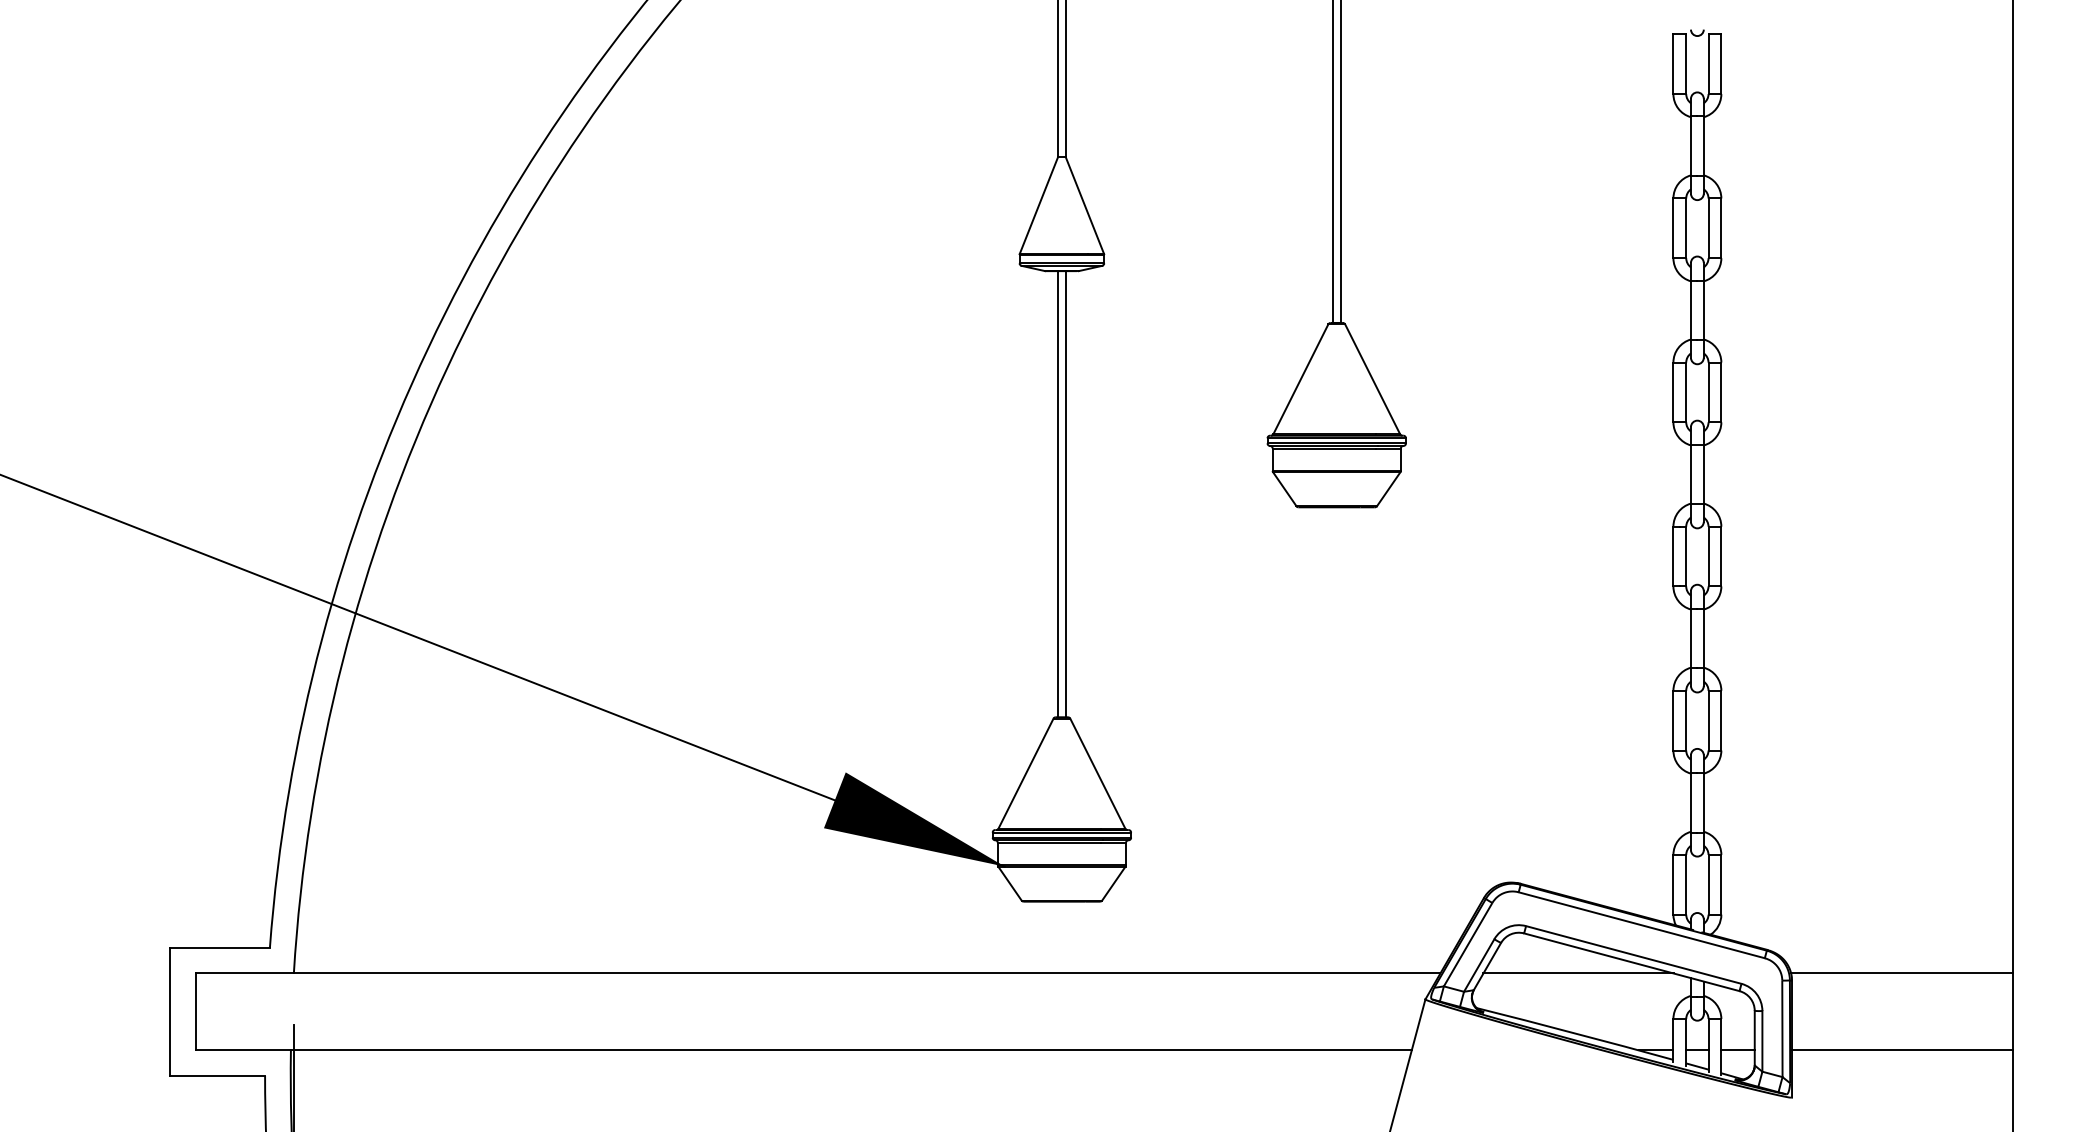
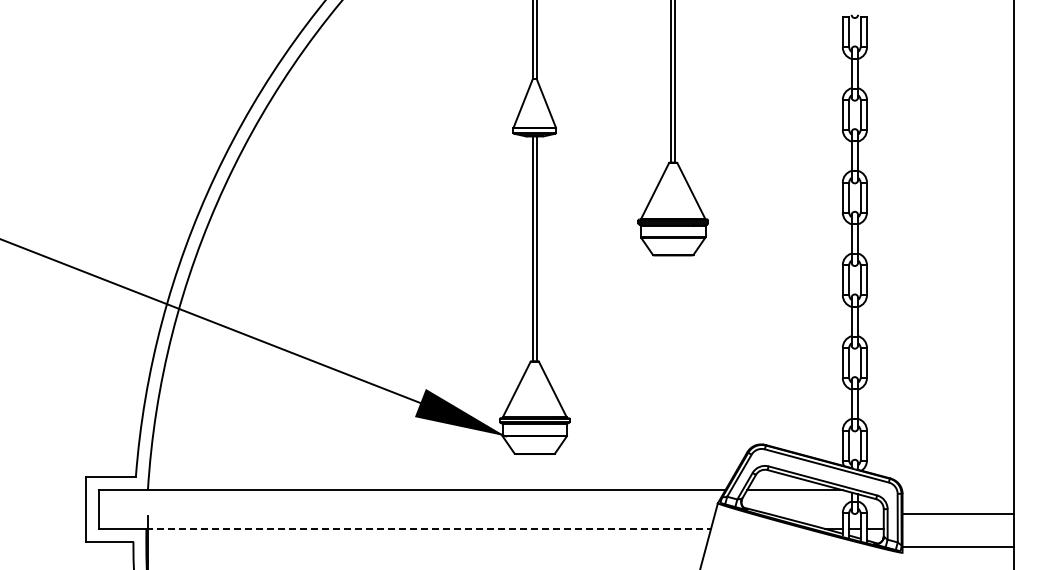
line: (1901, 973) -> (957, 514), moved
line: (852, 1049) -> (429, 528), solid -> dashed
line: (1901, 1049) -> (957, 546), moved

